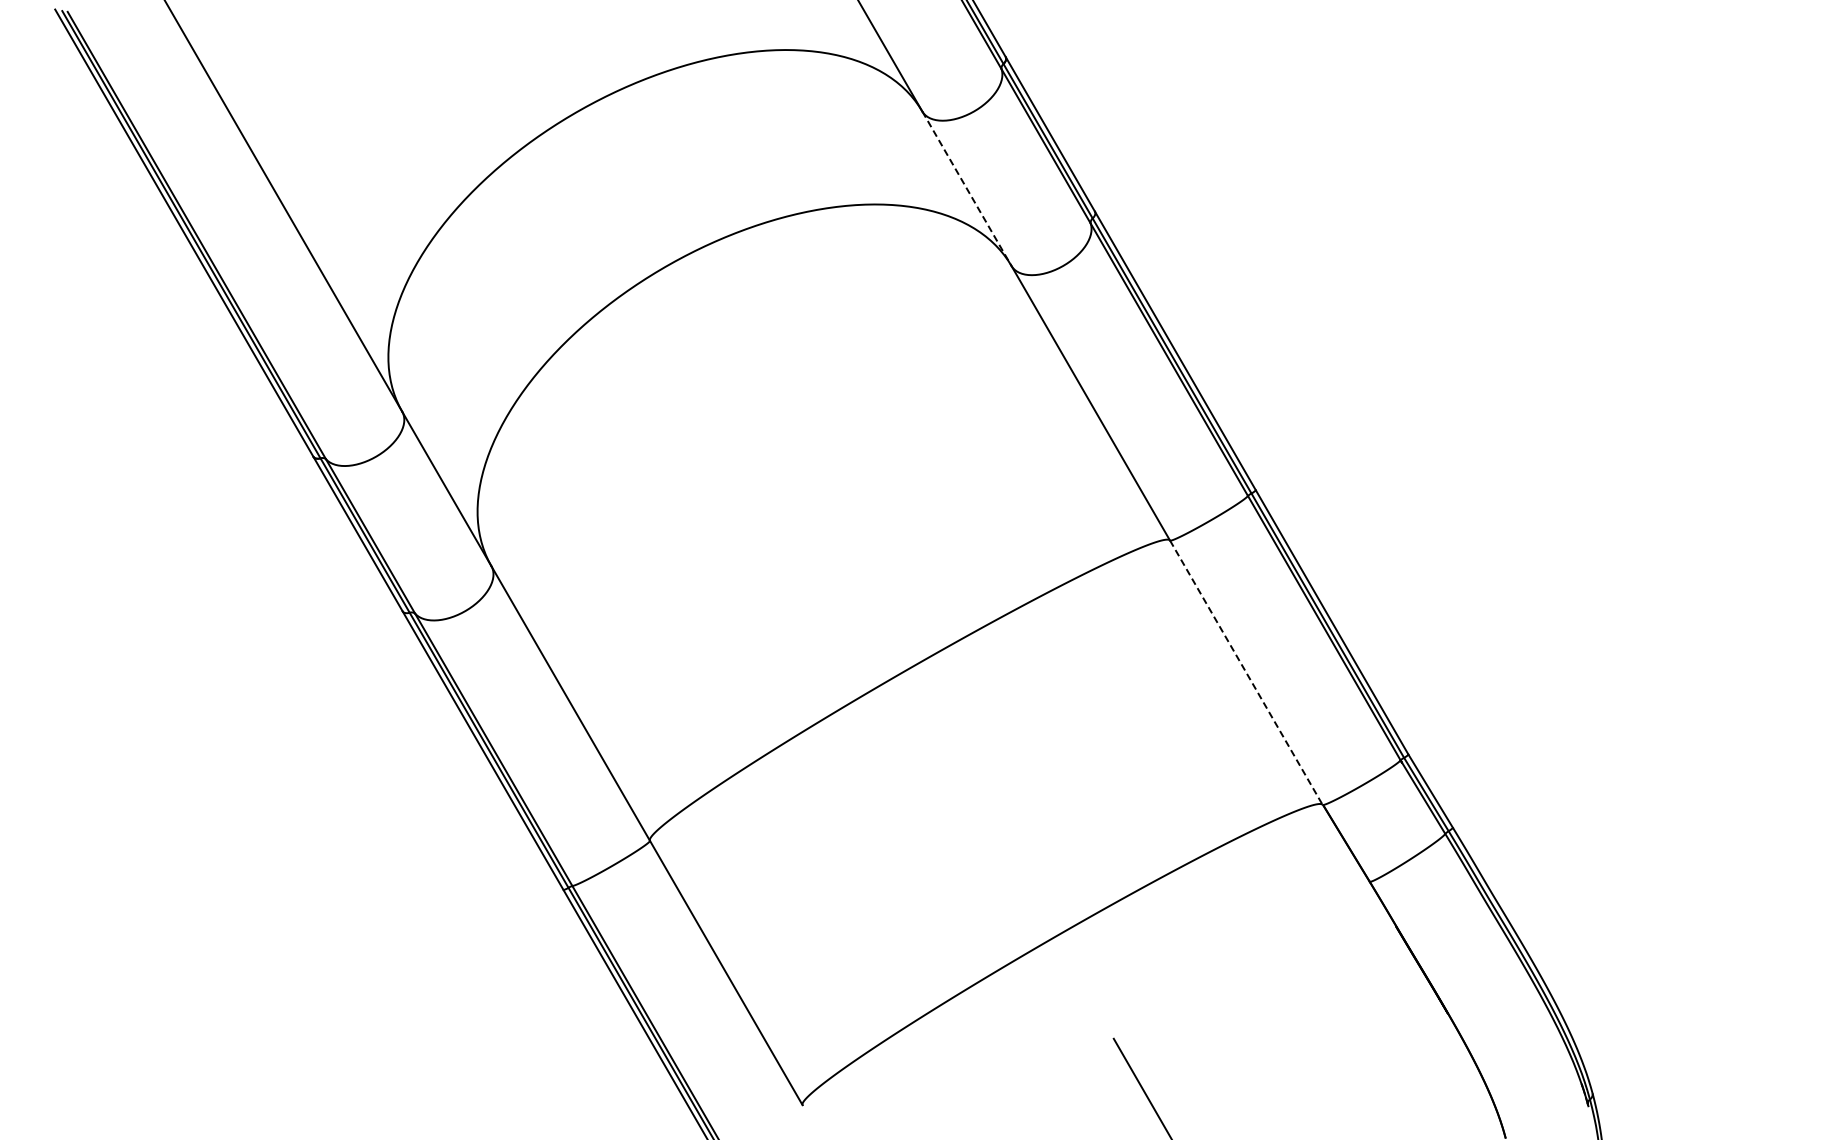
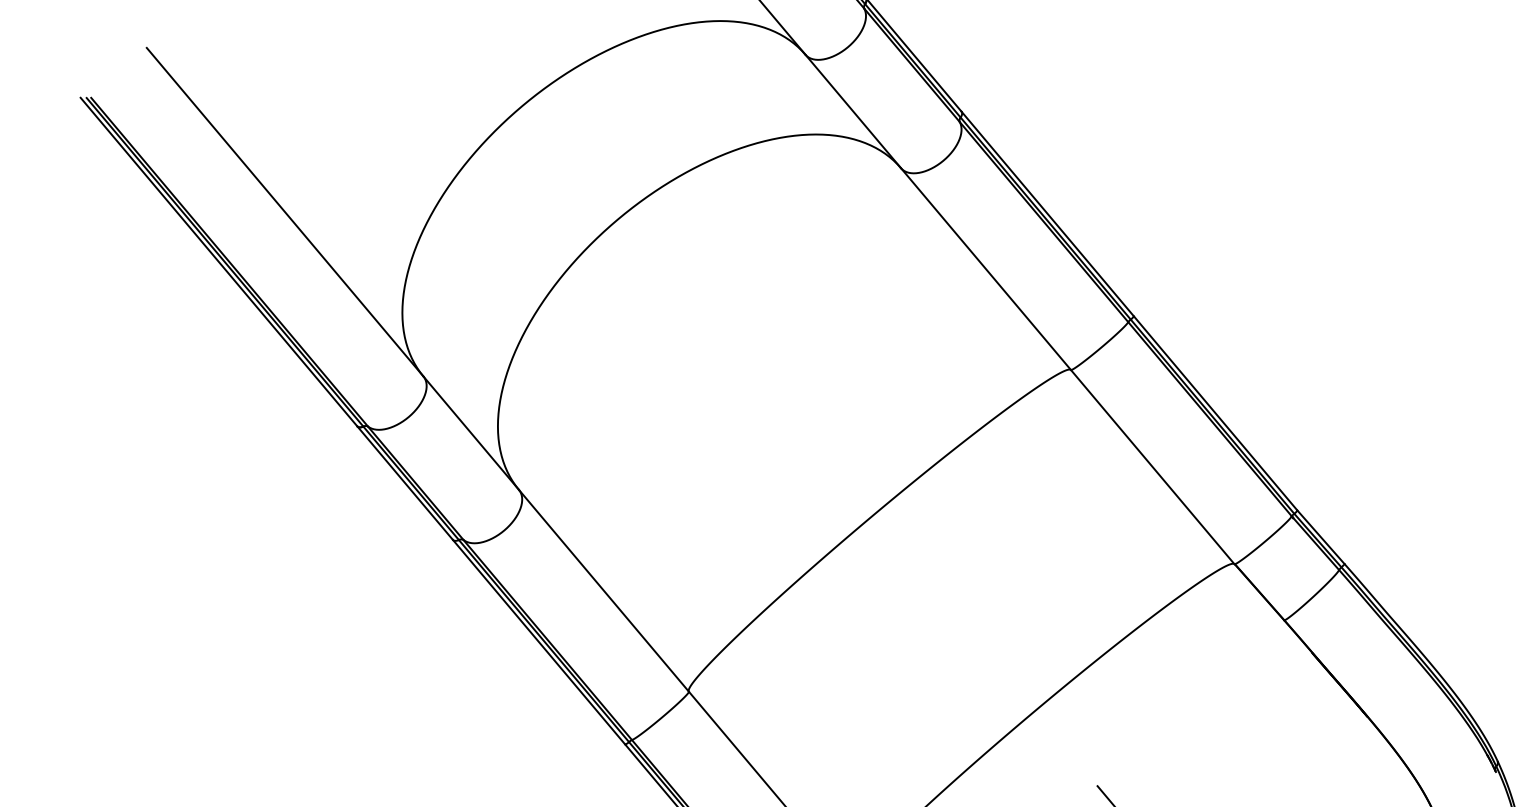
line: (967, 189) -> (853, 112), dashed -> solid
line: (1246, 672) -> (1152, 466), dashed -> solid

